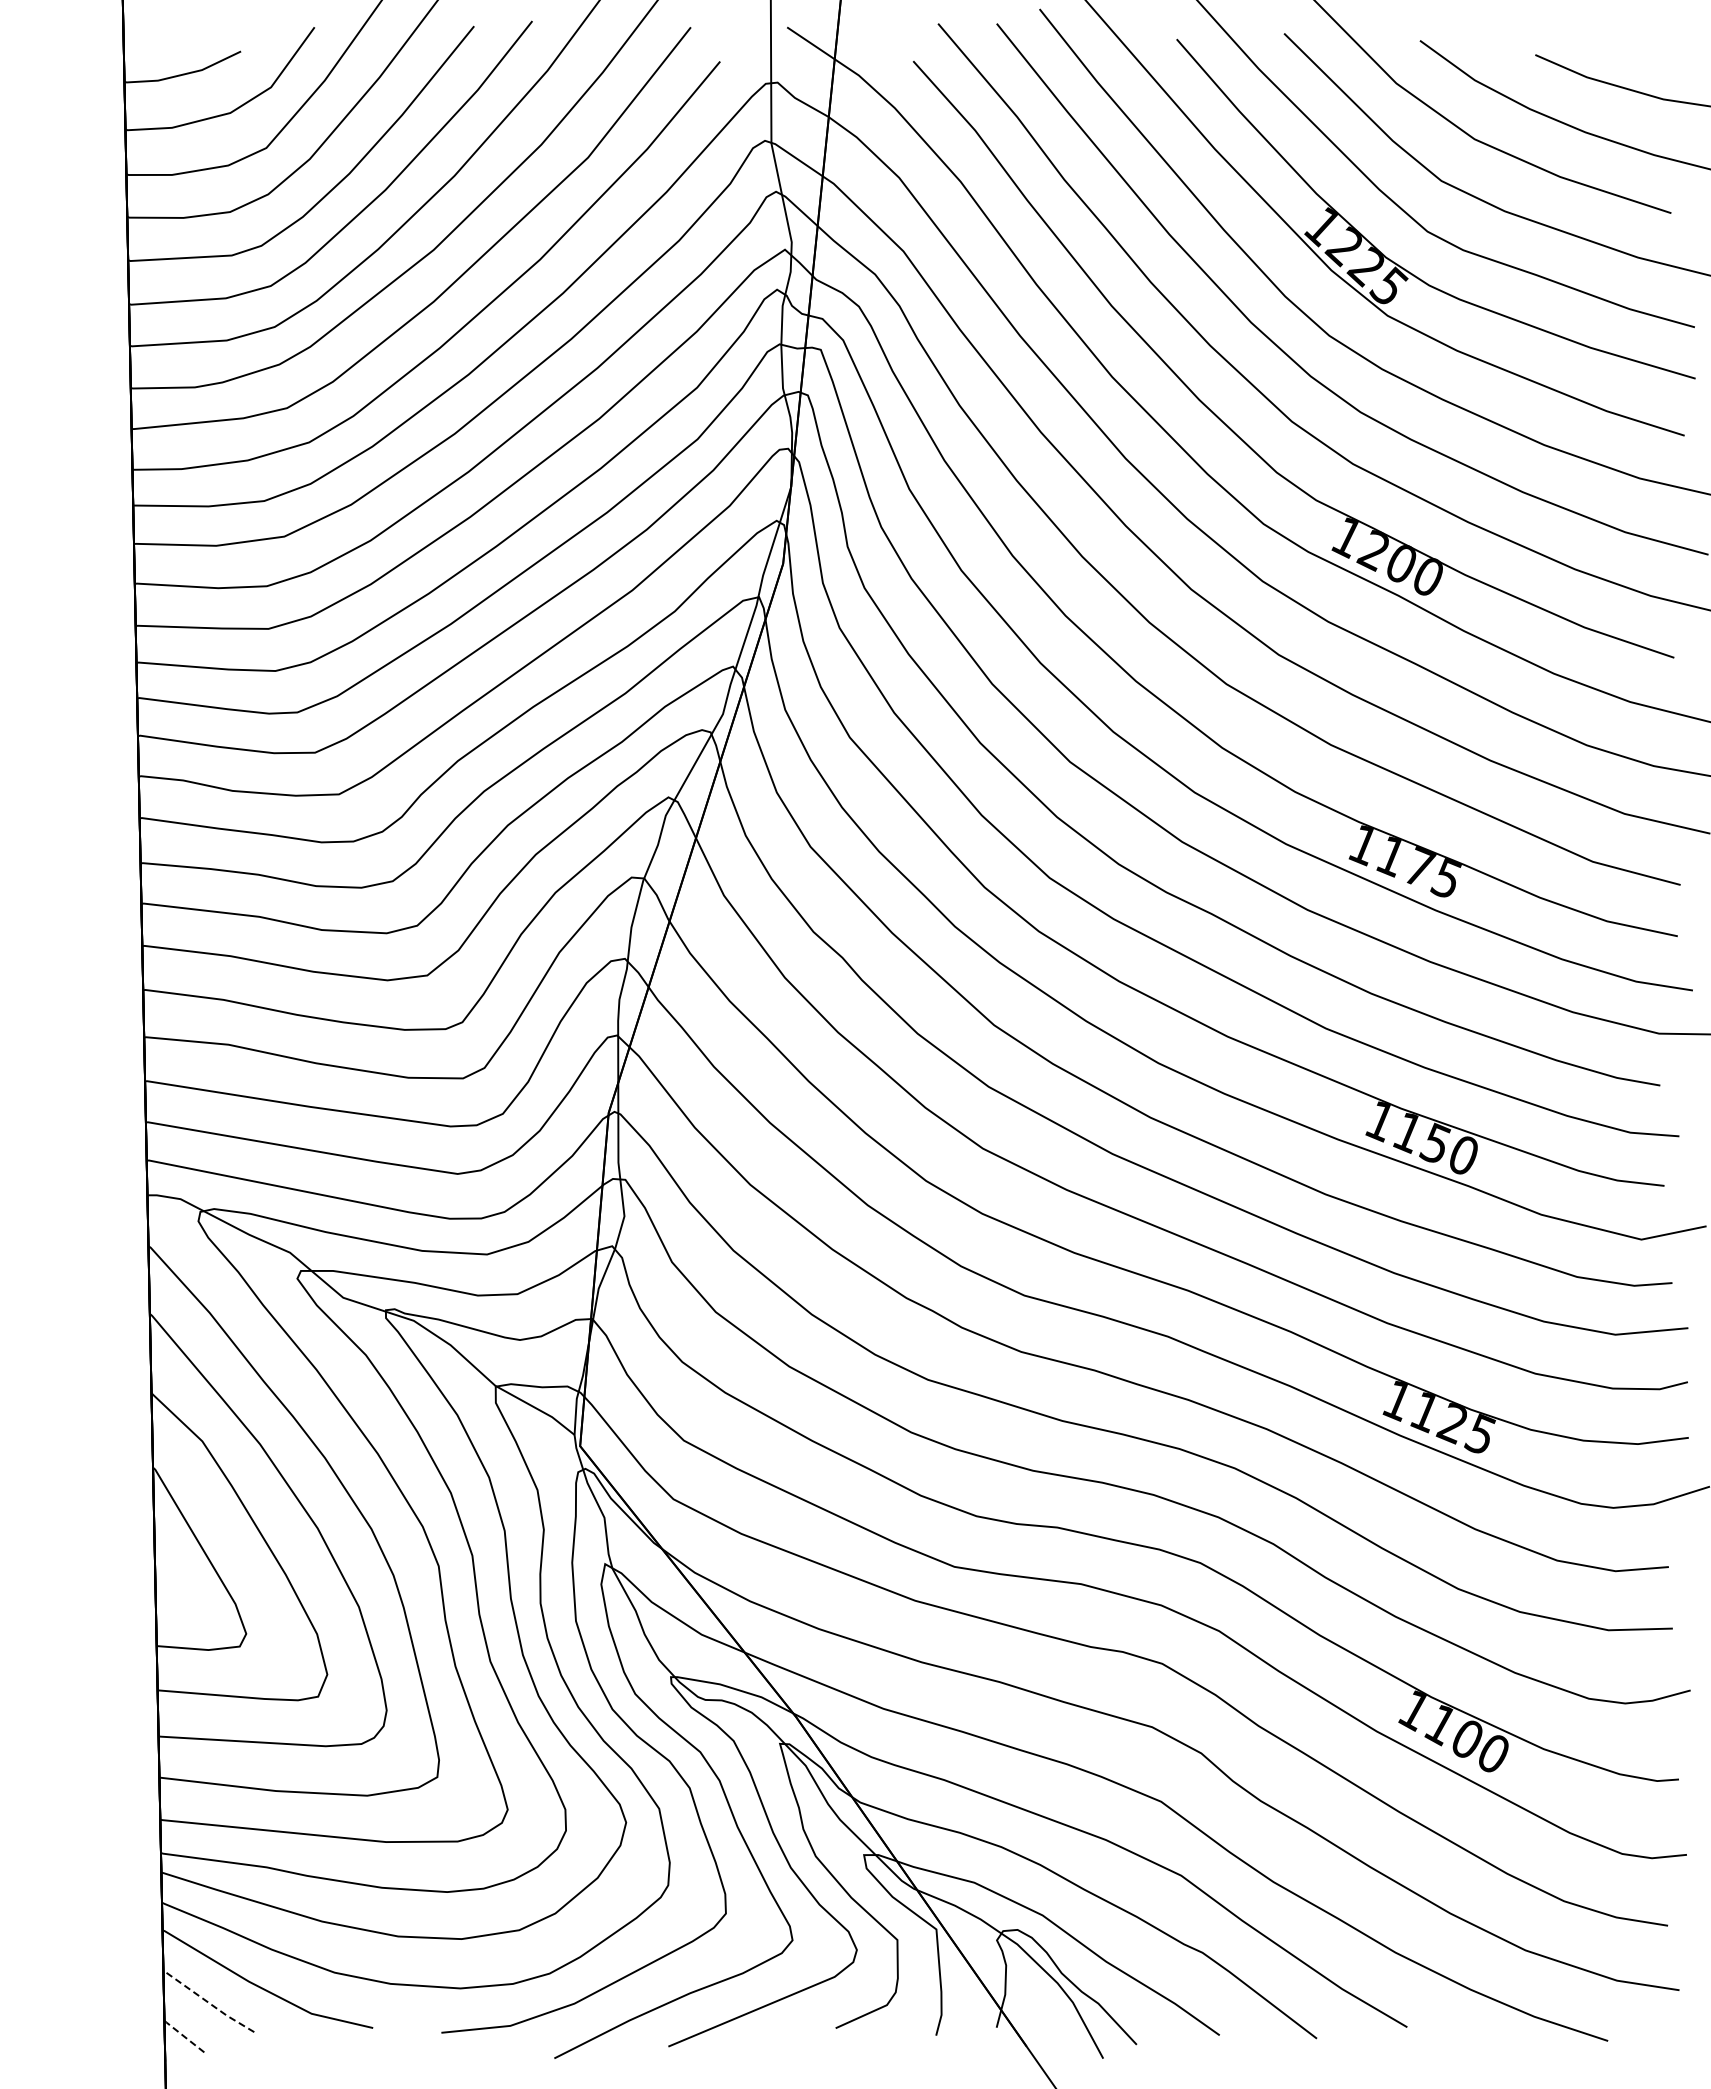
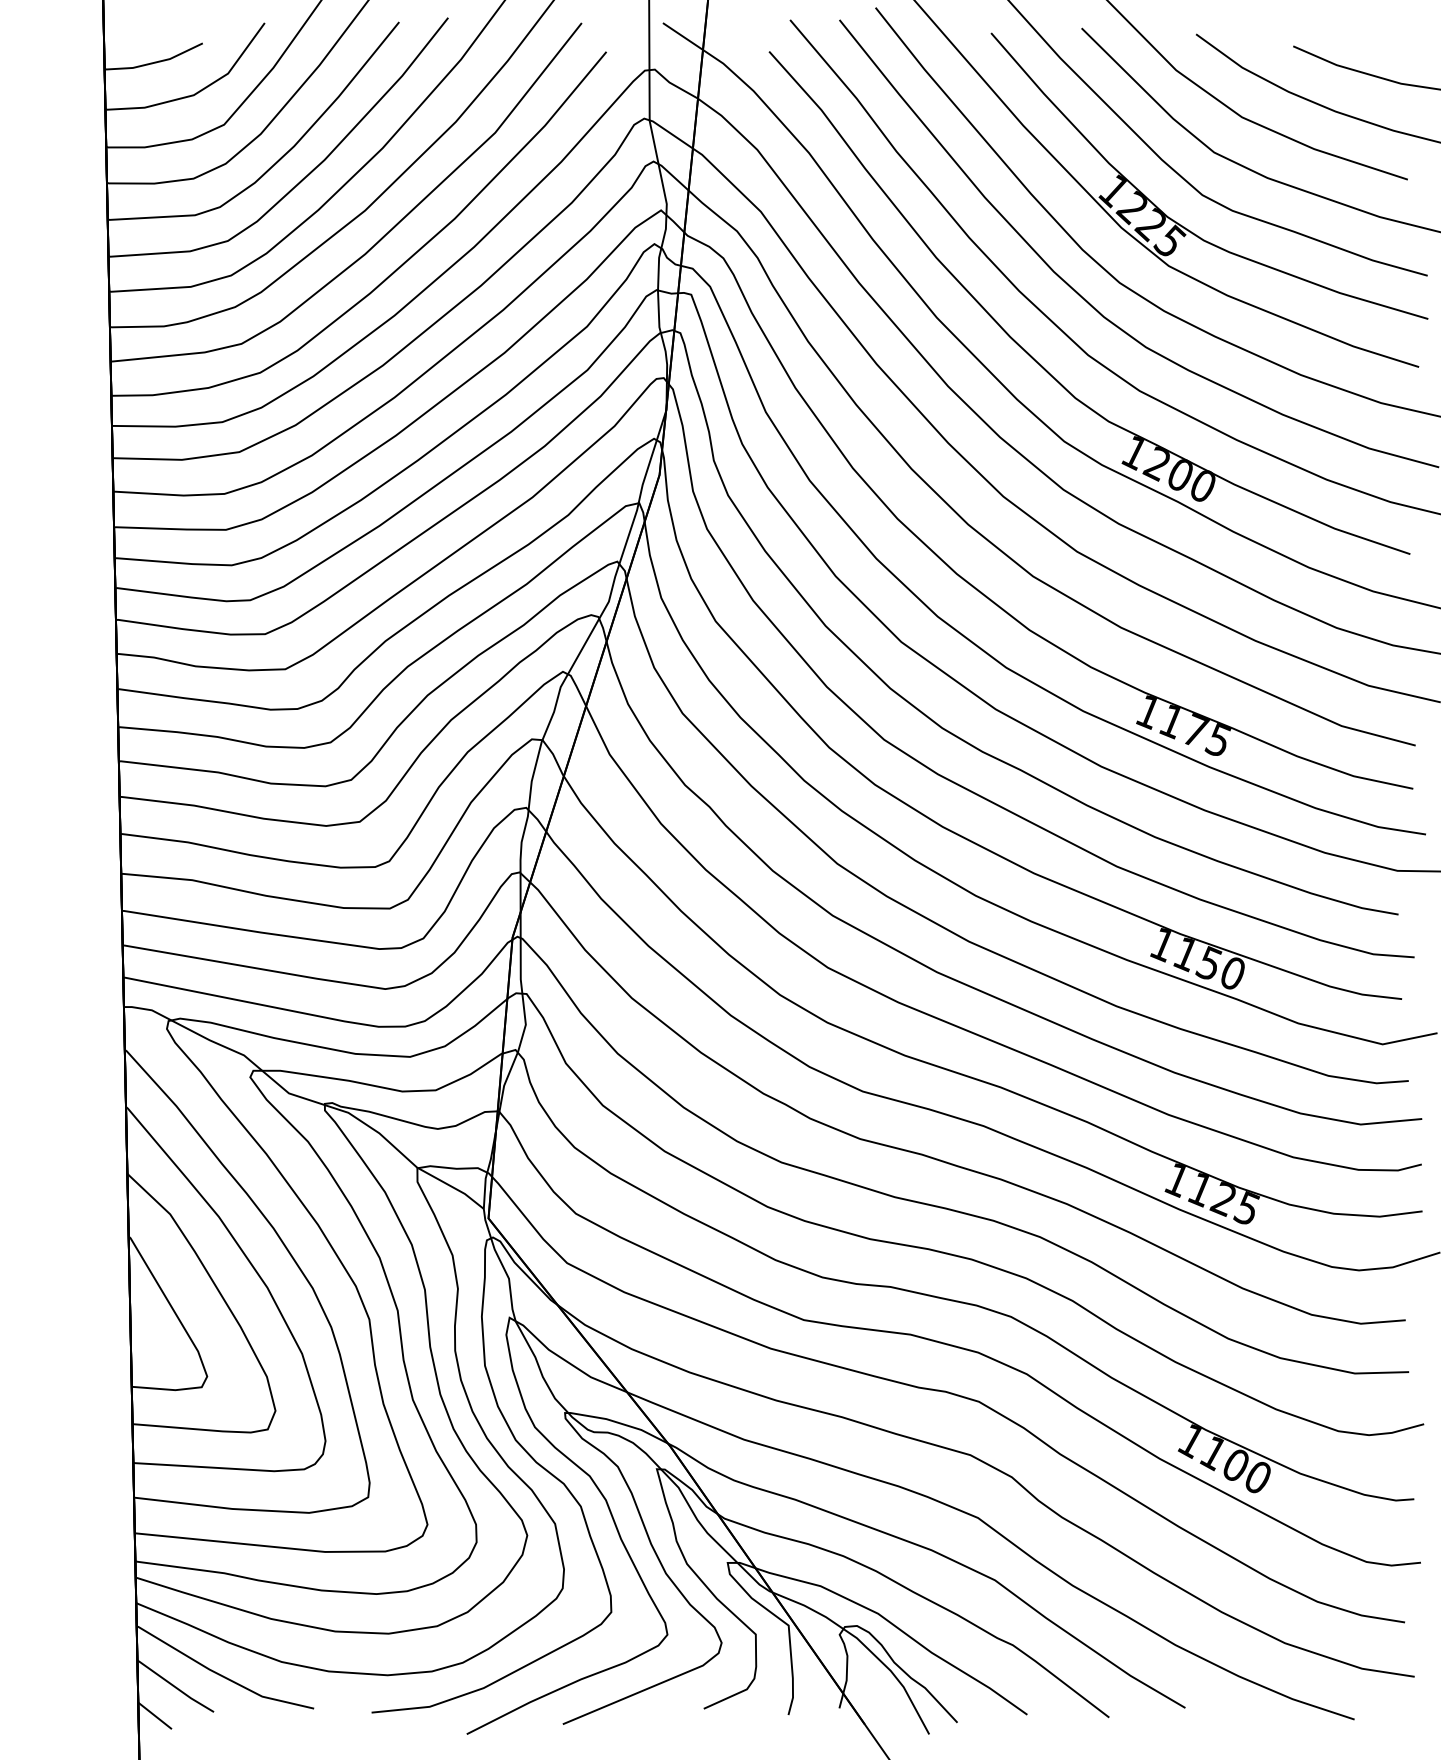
line: (207, 2002) -> (174, 1687), dashed -> solid
line: (183, 2036) -> (154, 1715), dashed -> solid

